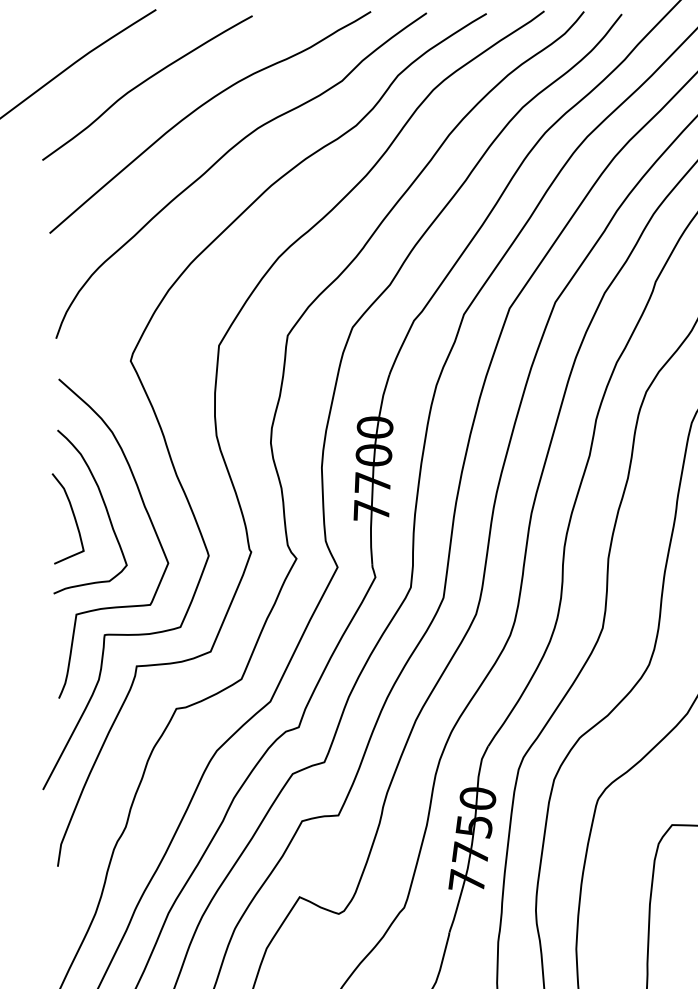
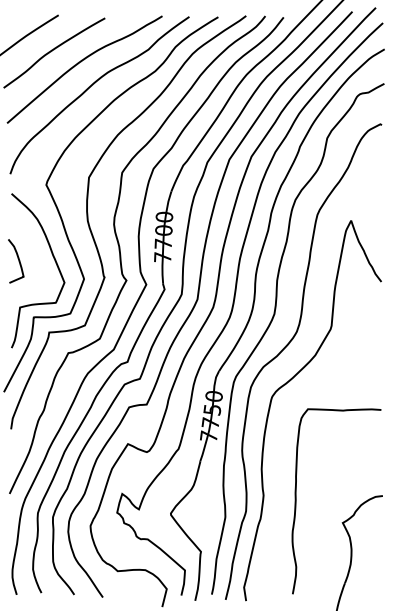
curve: (104, 509) -> (33, 256), removed

